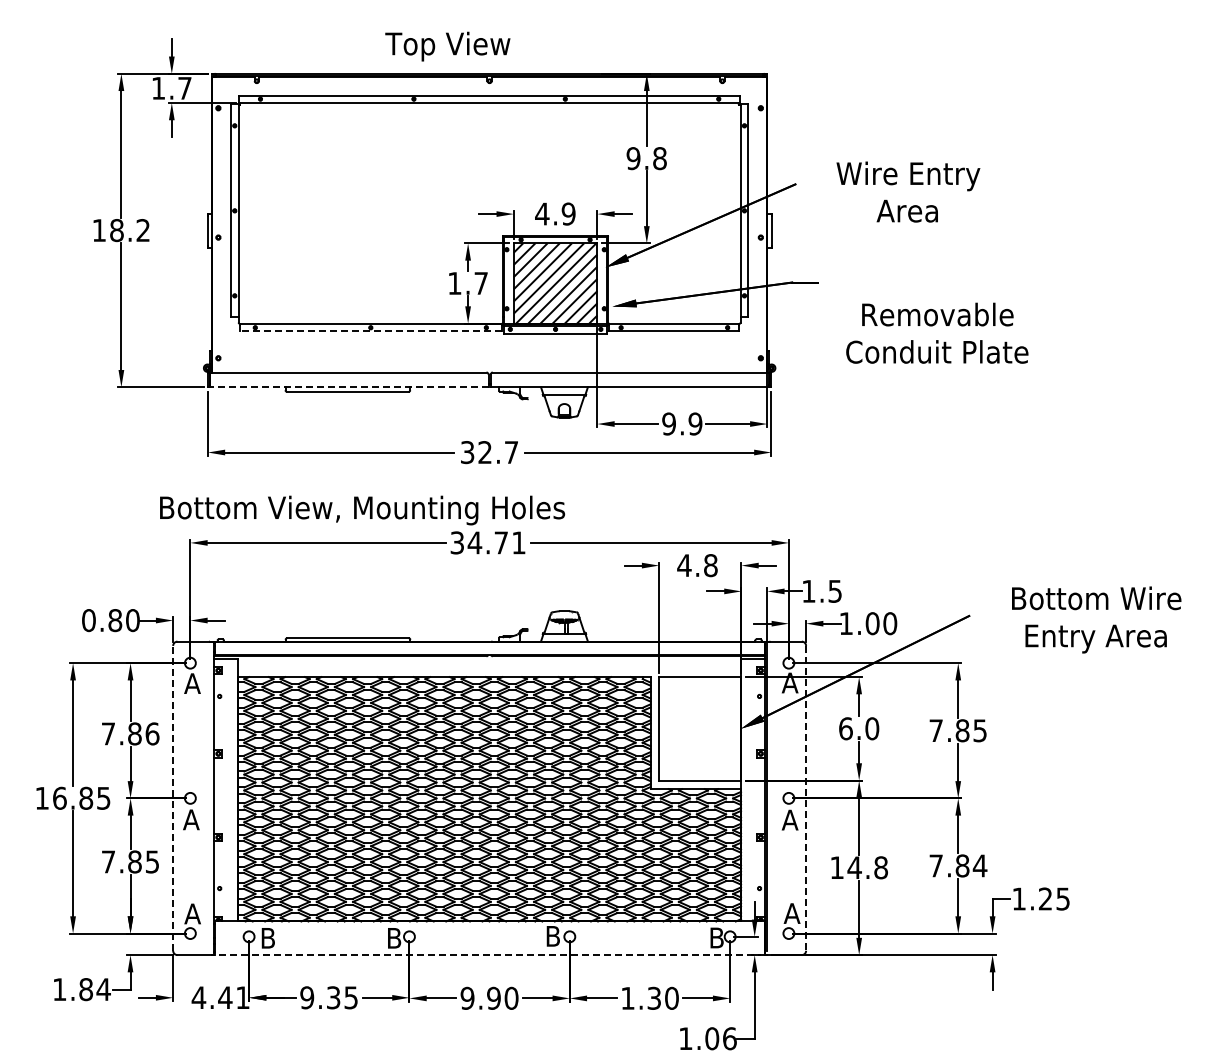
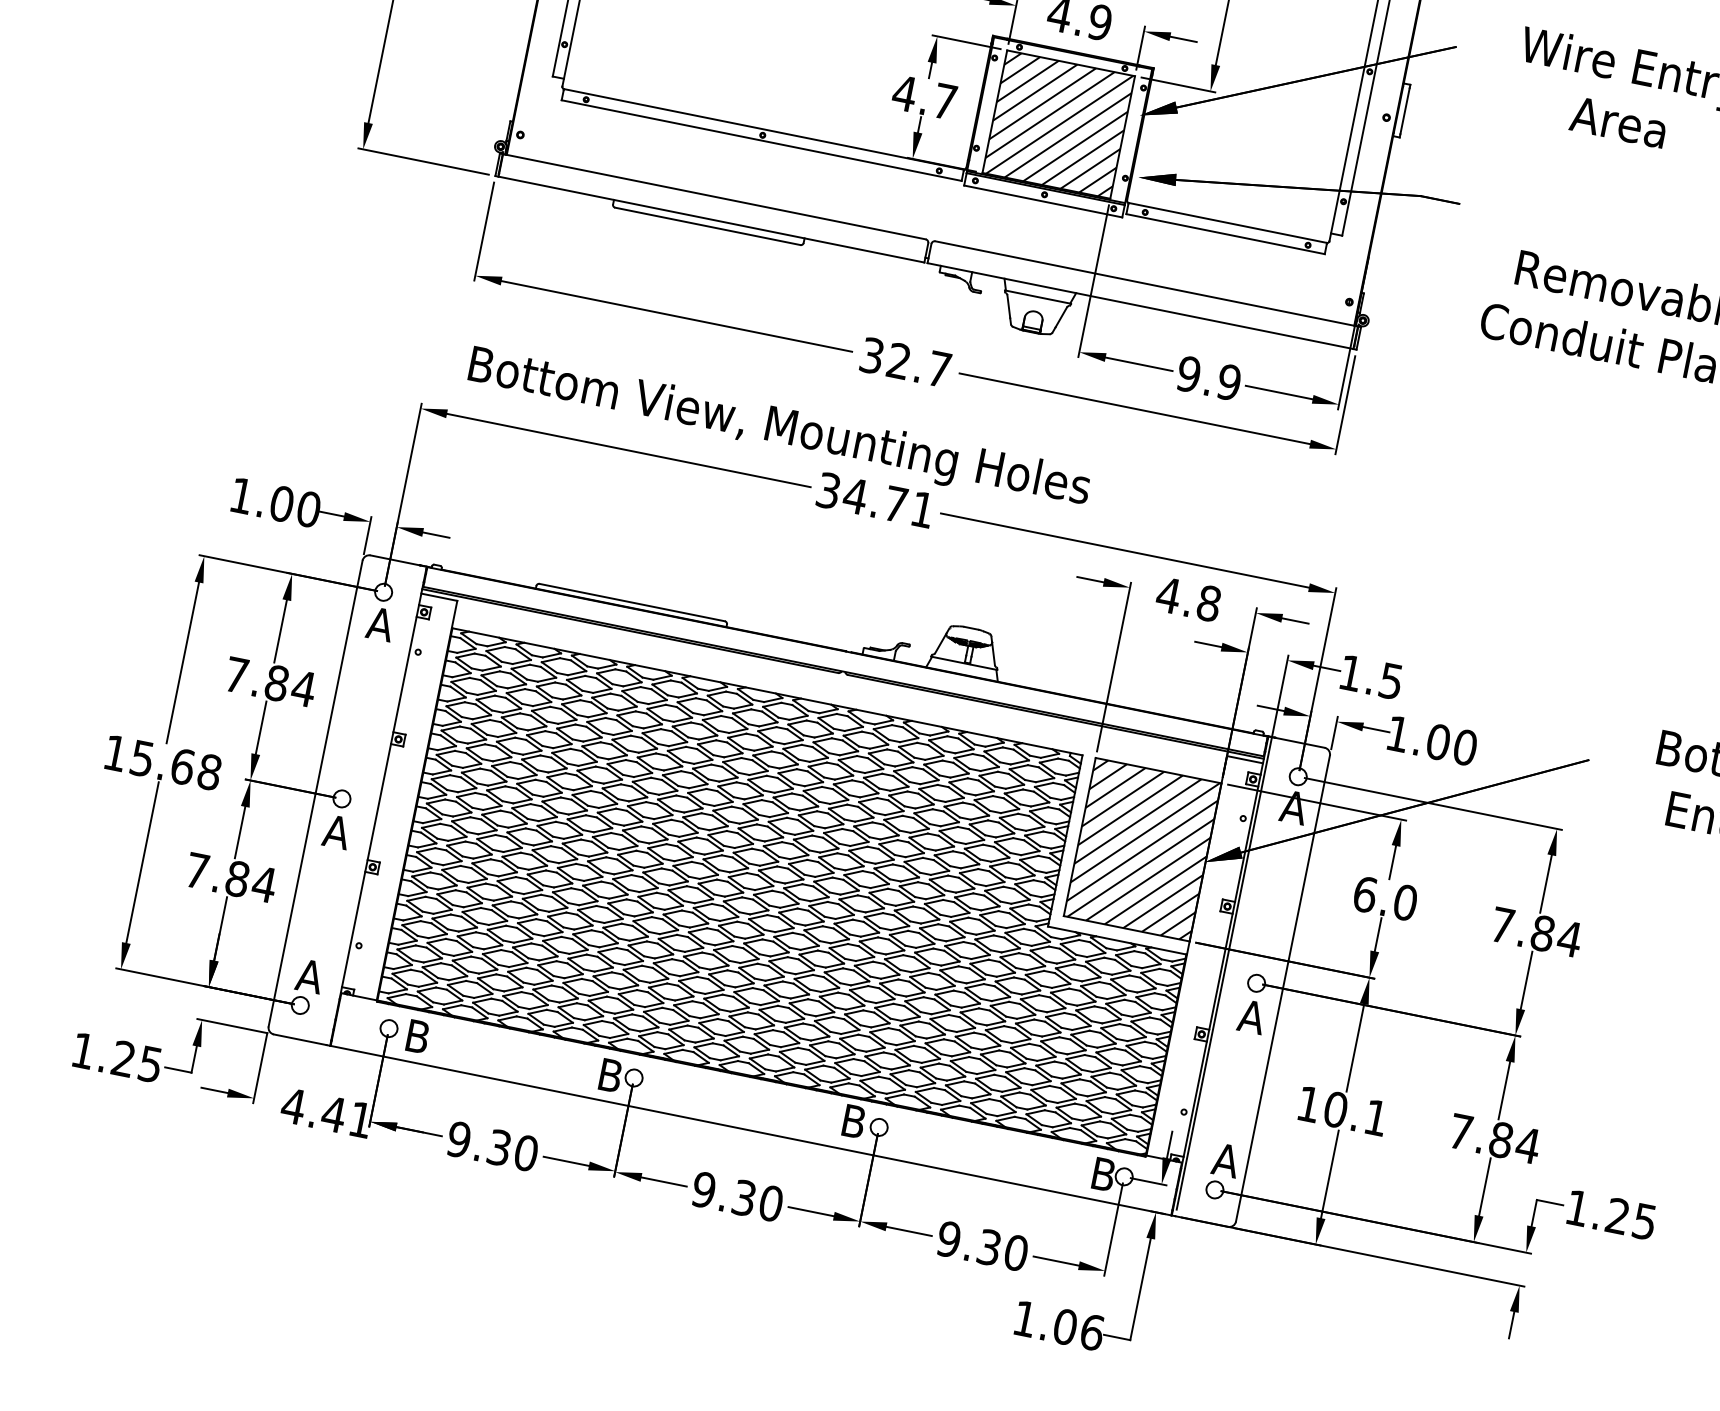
text: (454, 283) -> (904, 93), 1.7 -> 4.7
line: (370, 331) -> (761, 140), dashed -> solid
line: (348, 387) -> (710, 219), dashed -> solid
text: (362, 510) -> (779, 429), moved
text: (102, 620) -> (262, 500), 0.80 -> 1.00
hatch: (700, 728) -> (1143, 849), added
text: (979, 730) -> (1568, 938), 7.85 -> 7.84
text: (152, 733) -> (304, 688), 7.86 -> 7.84
text: (81, 797) -> (175, 764), 16.85 -> 15.68
line: (173, 797) -> (316, 792), dashed -> solid
line: (806, 798) -> (1283, 988), dashed -> solid
text: (152, 861) -> (264, 883), 7.85 -> 7.84
text: (867, 867) -> (1355, 1113), 14.8 -> 10.1
line: (489, 955) -> (750, 1131), dashed -> solid
text: (94, 989) -> (136, 1061), 1.84 -> 1.25
text: (351, 997) -> (526, 1152), 9.35 -> 9.30
text: (627, 997) -> (948, 1237), 1.30 -> 9.30
text: (493, 998) -> (743, 1198), 9.90 -> 9.30

